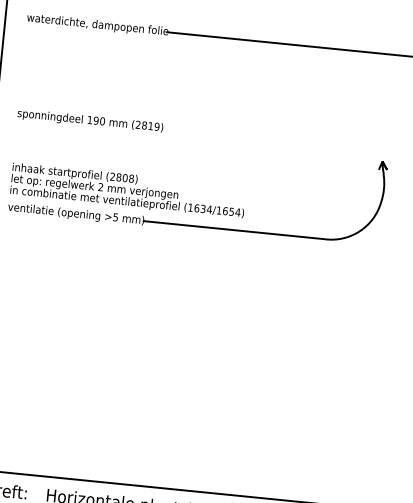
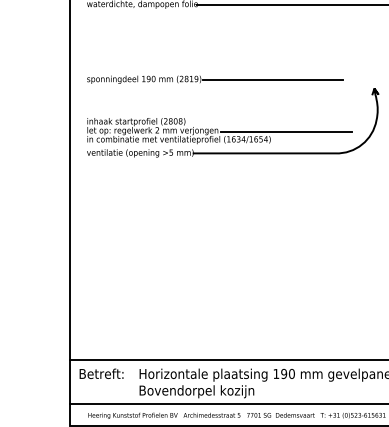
line: (253, 137) -> (272, 79), added
line: (265, 205) -> (286, 131), added

